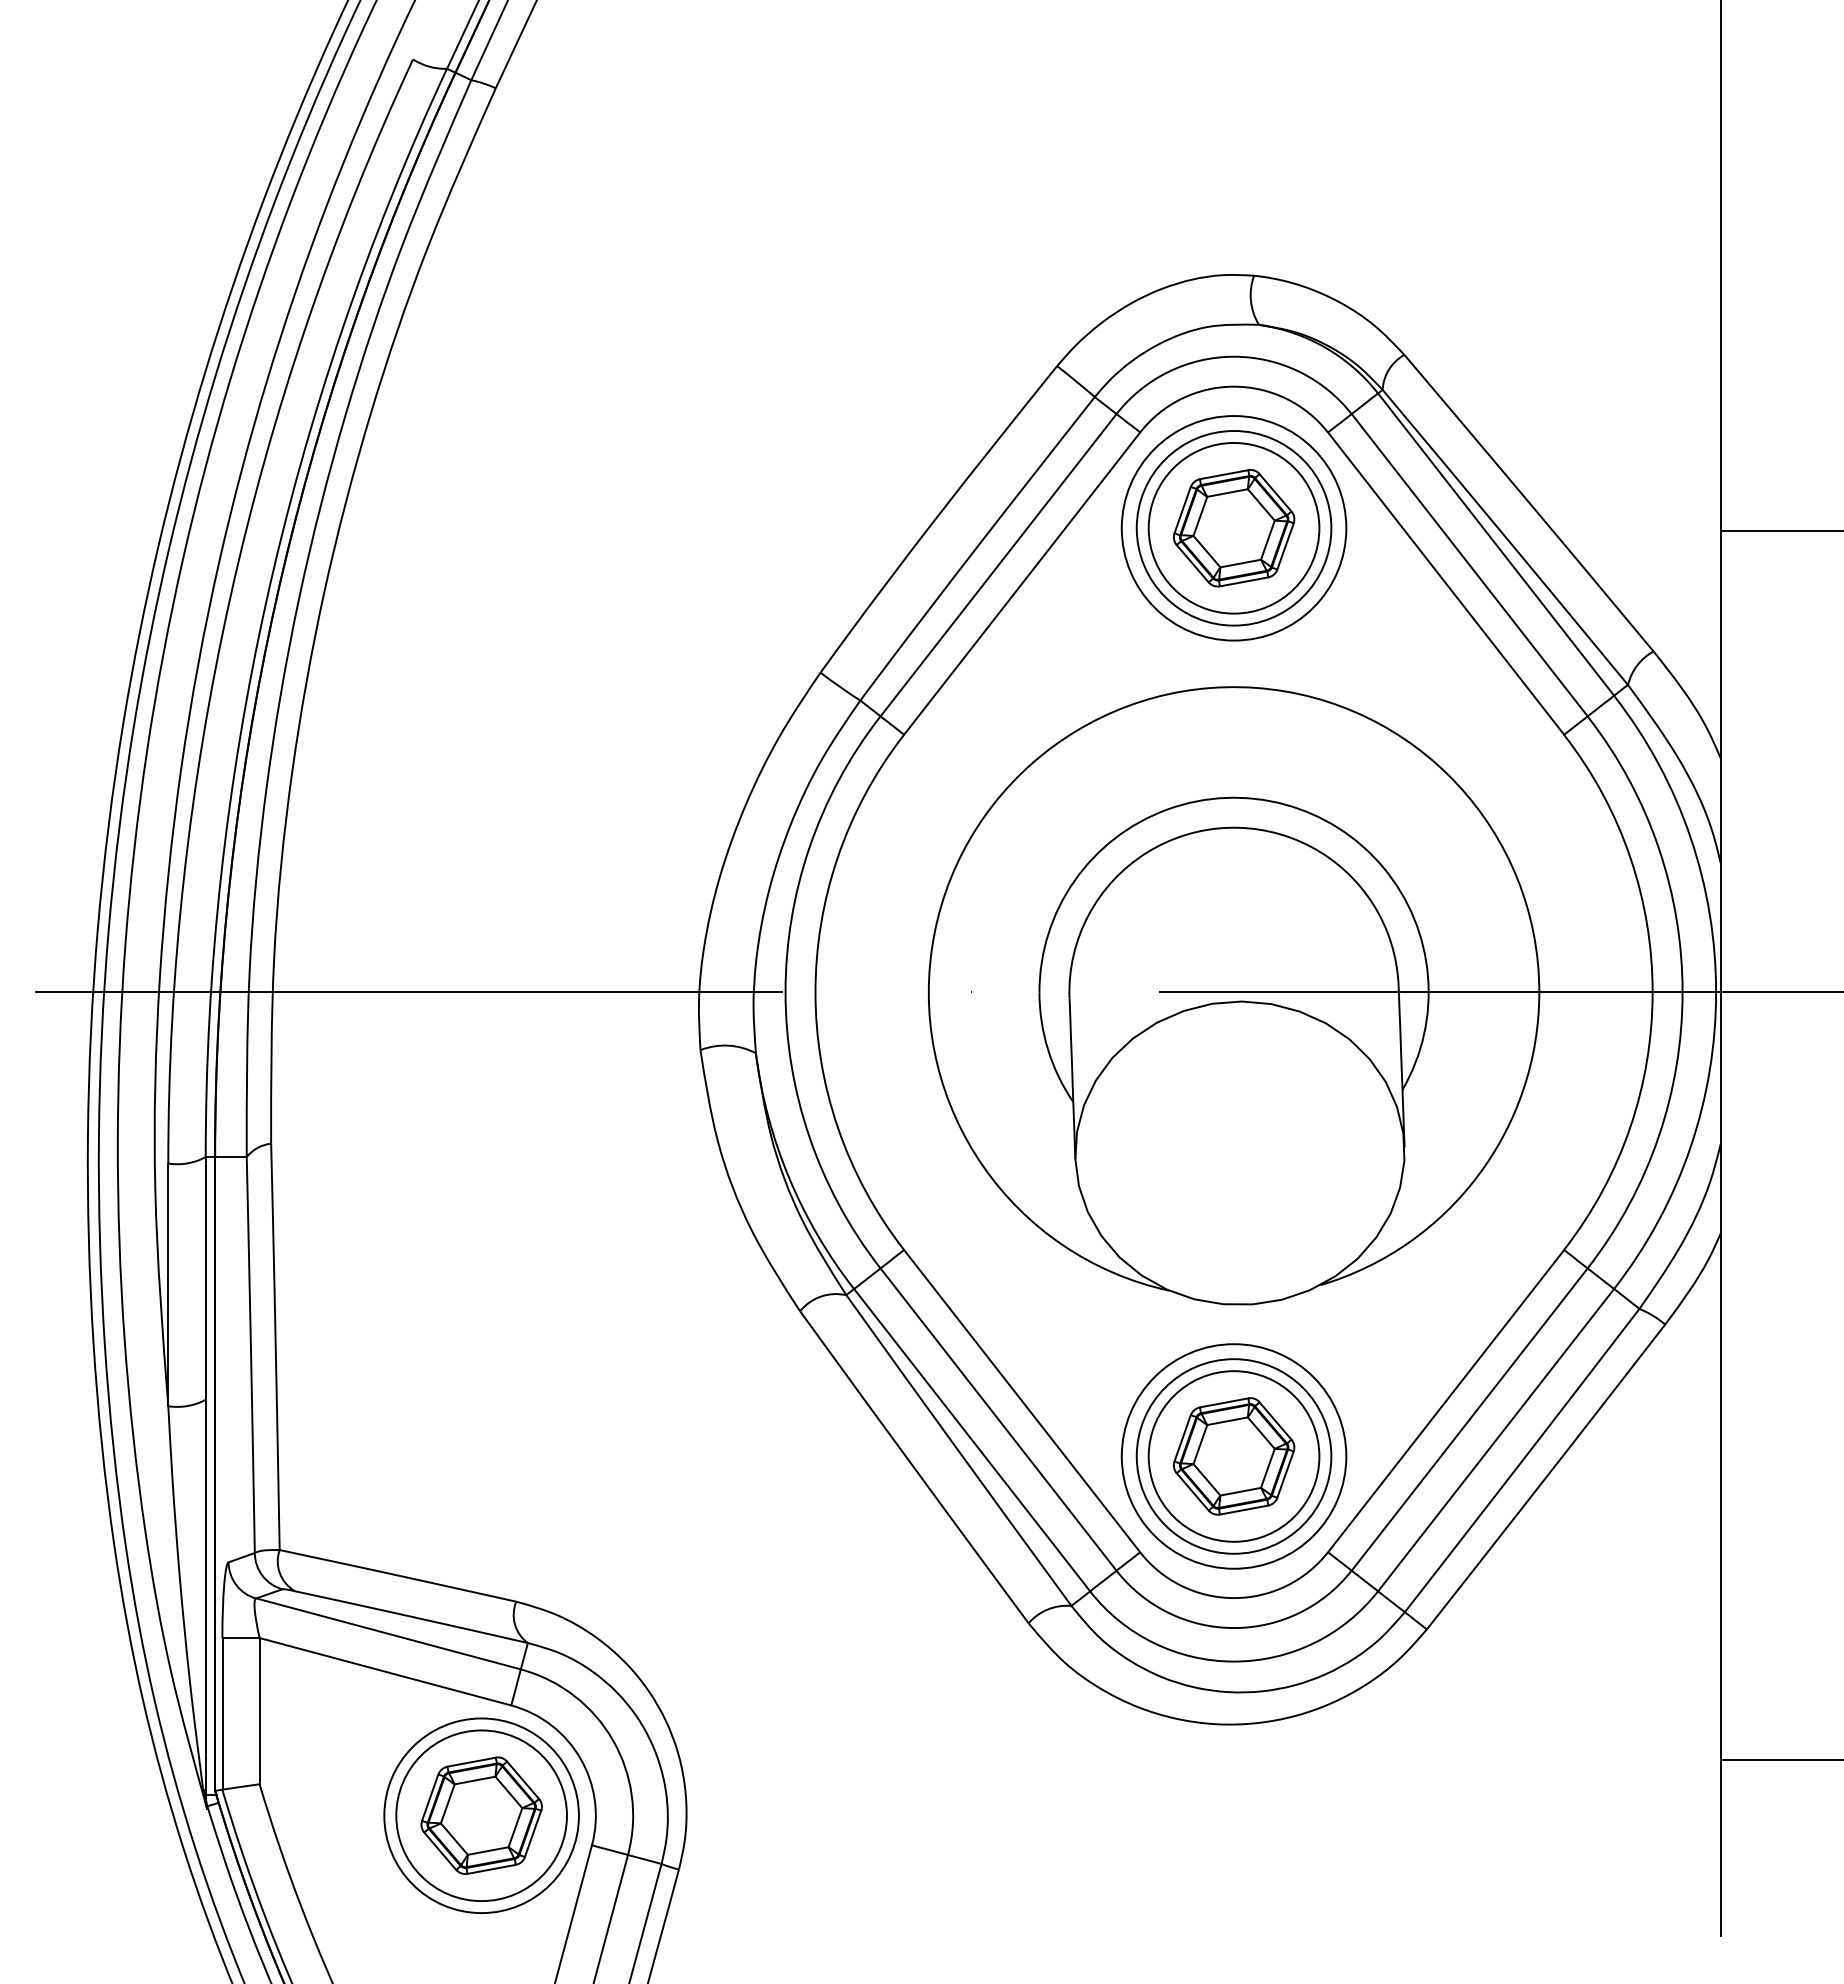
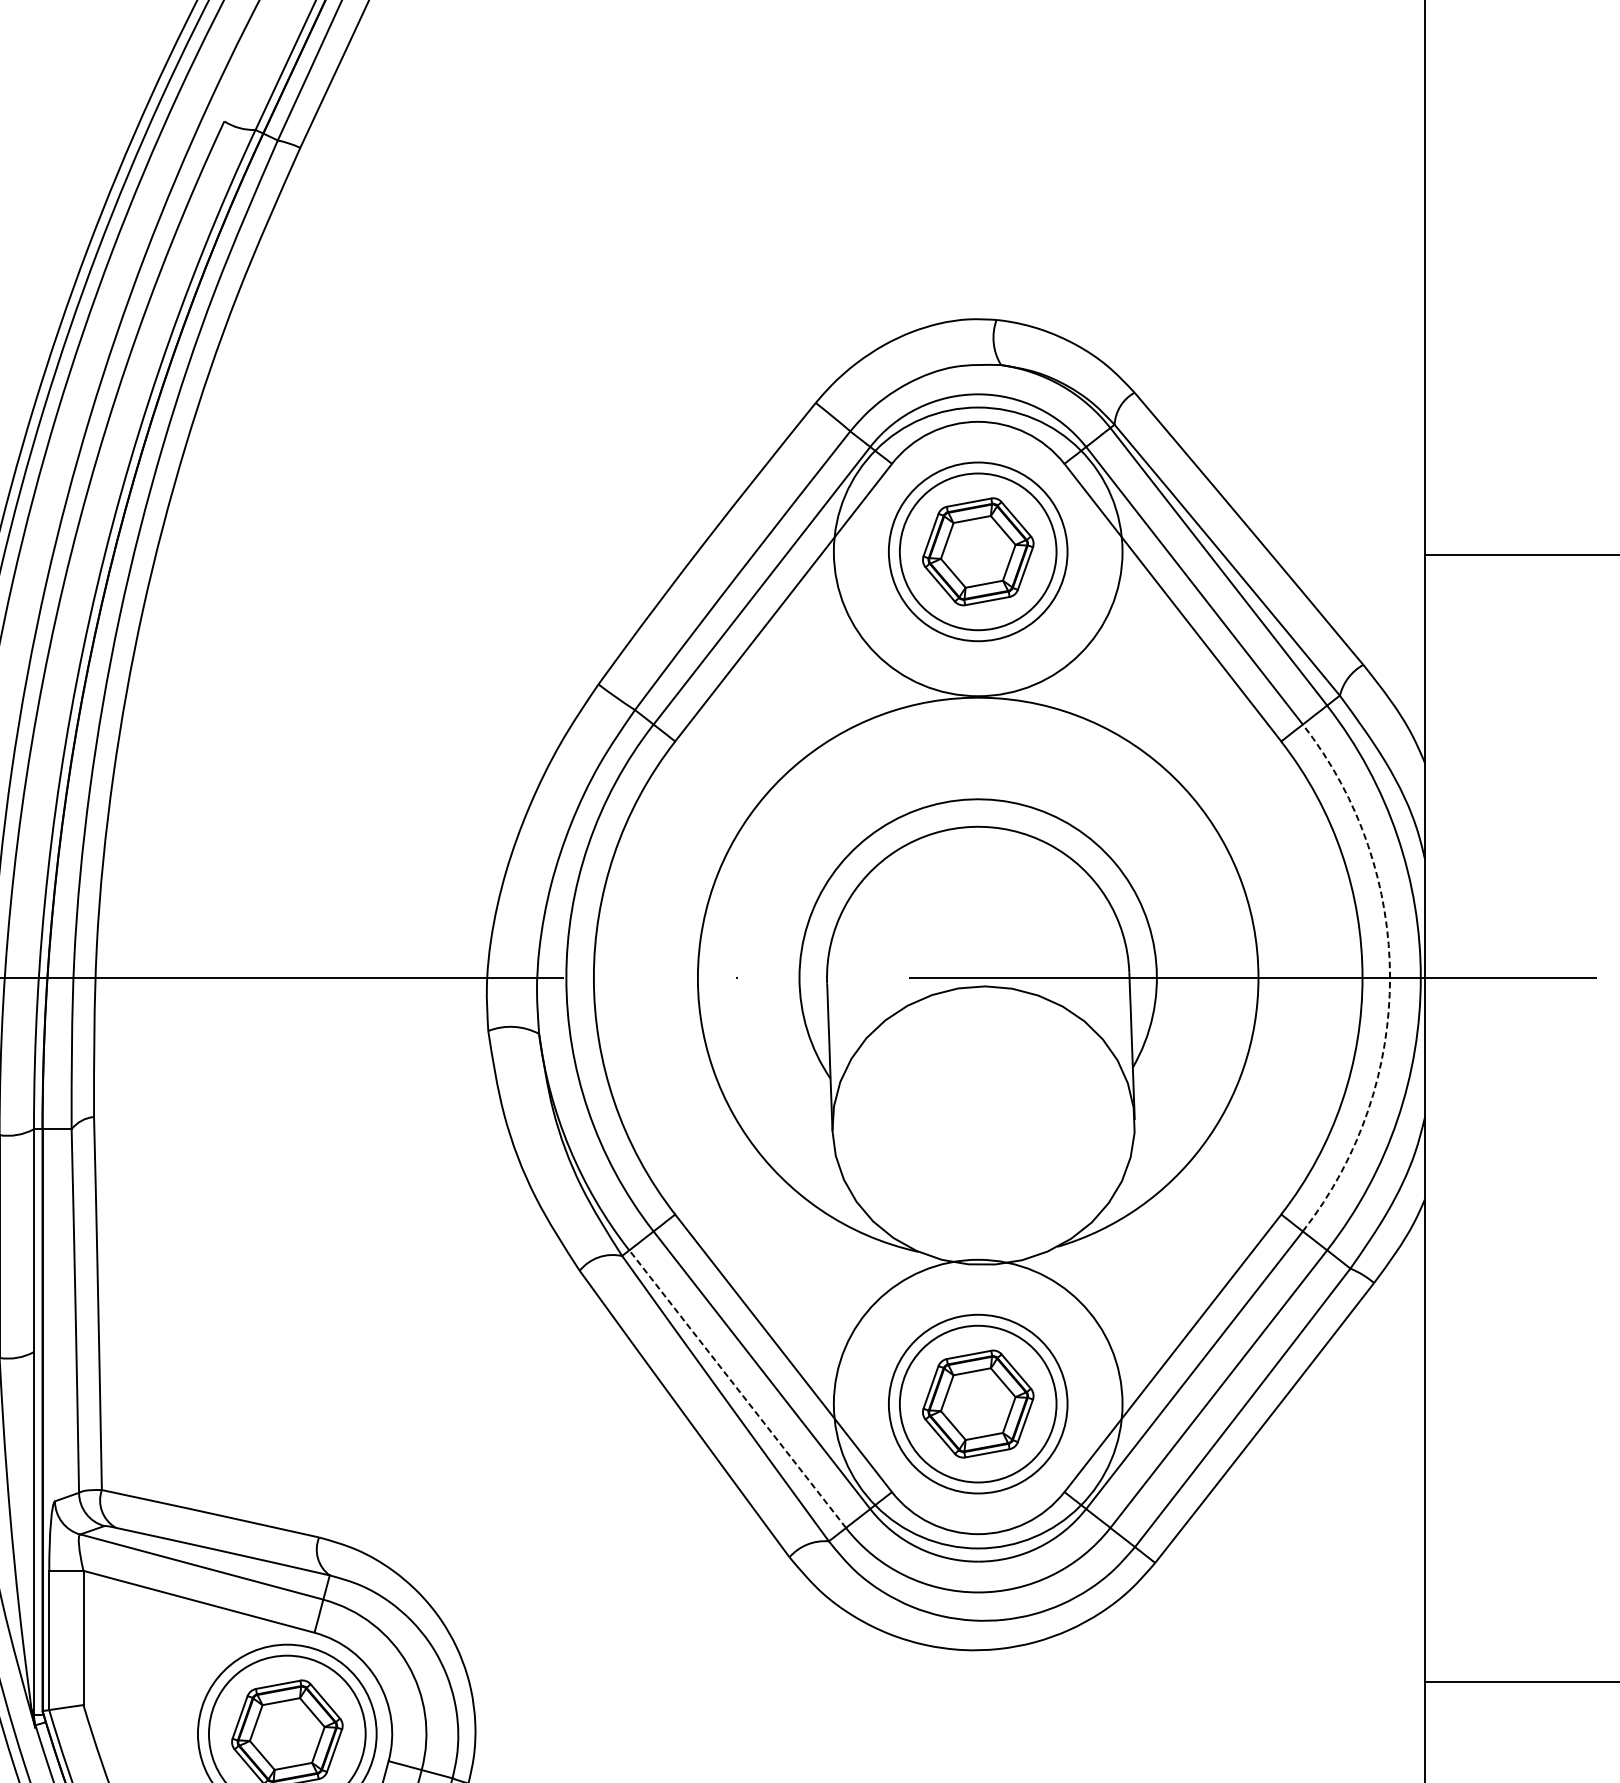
circle: (1233, 528) -> (977, 552), size x1.4
arc: (1682, 992) -> (1389, 978), solid -> dashed
line: (972, 1440) -> (738, 1389), solid -> dashed
circle: (1233, 1456) -> (977, 1404), size x1.4

